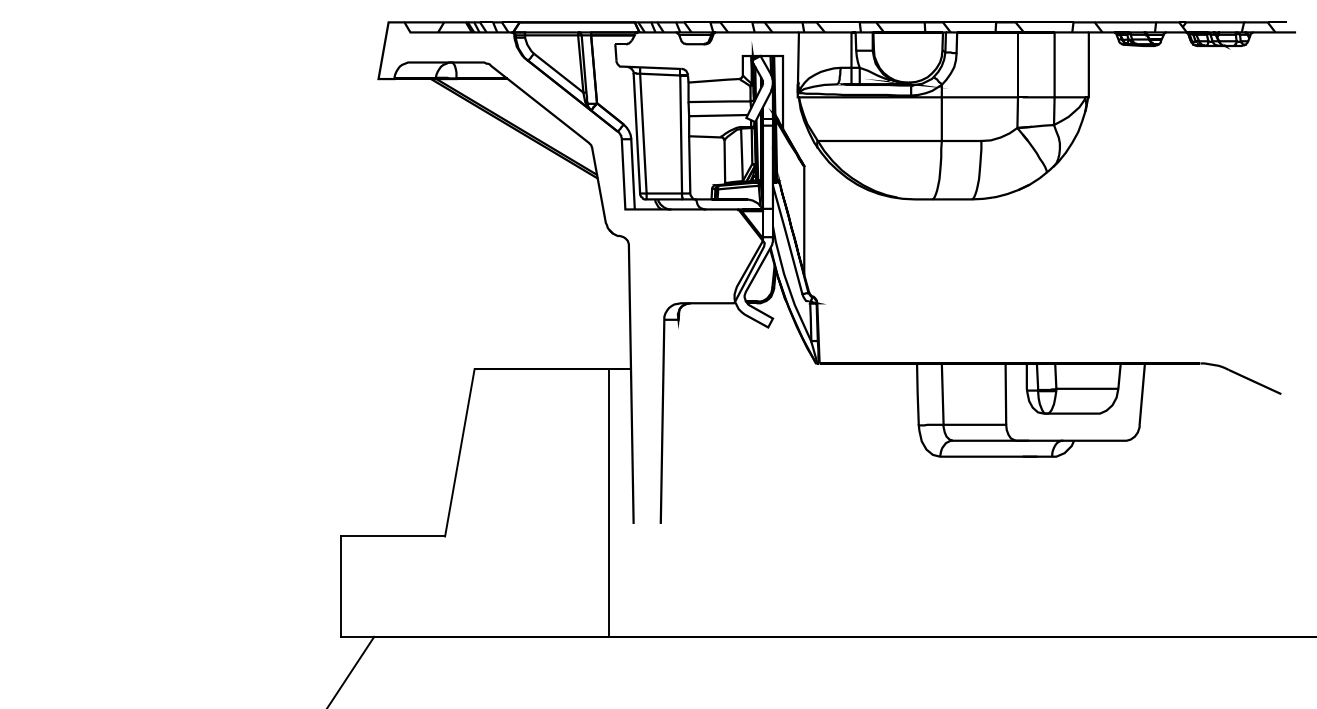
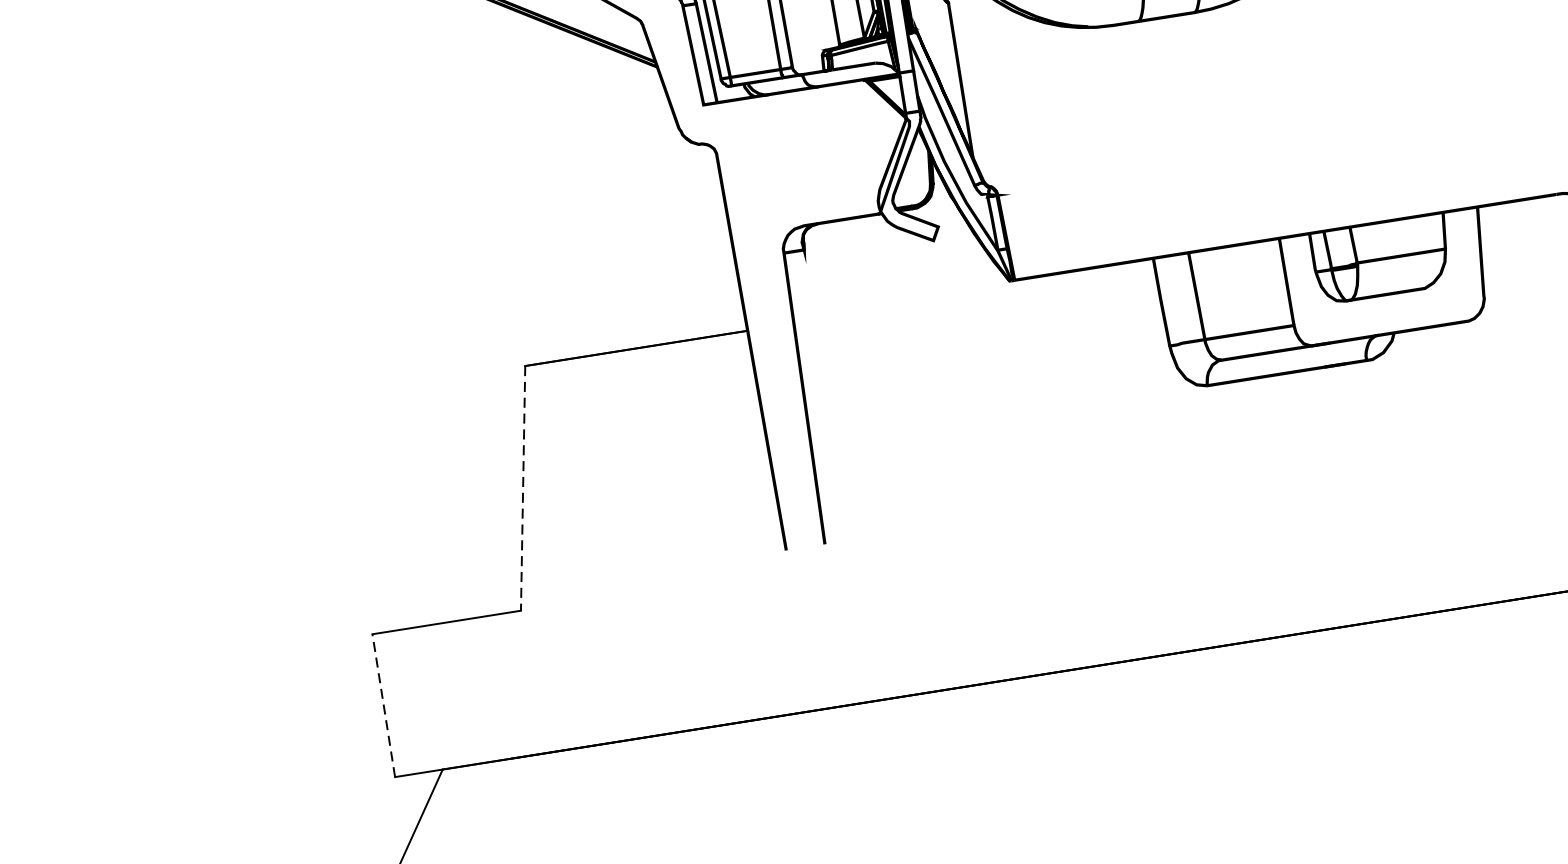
line: (459, 452) -> (522, 488), solid -> dashed
line: (608, 502) -> (745, 525), removed
line: (340, 586) -> (383, 705), solid -> dashed

